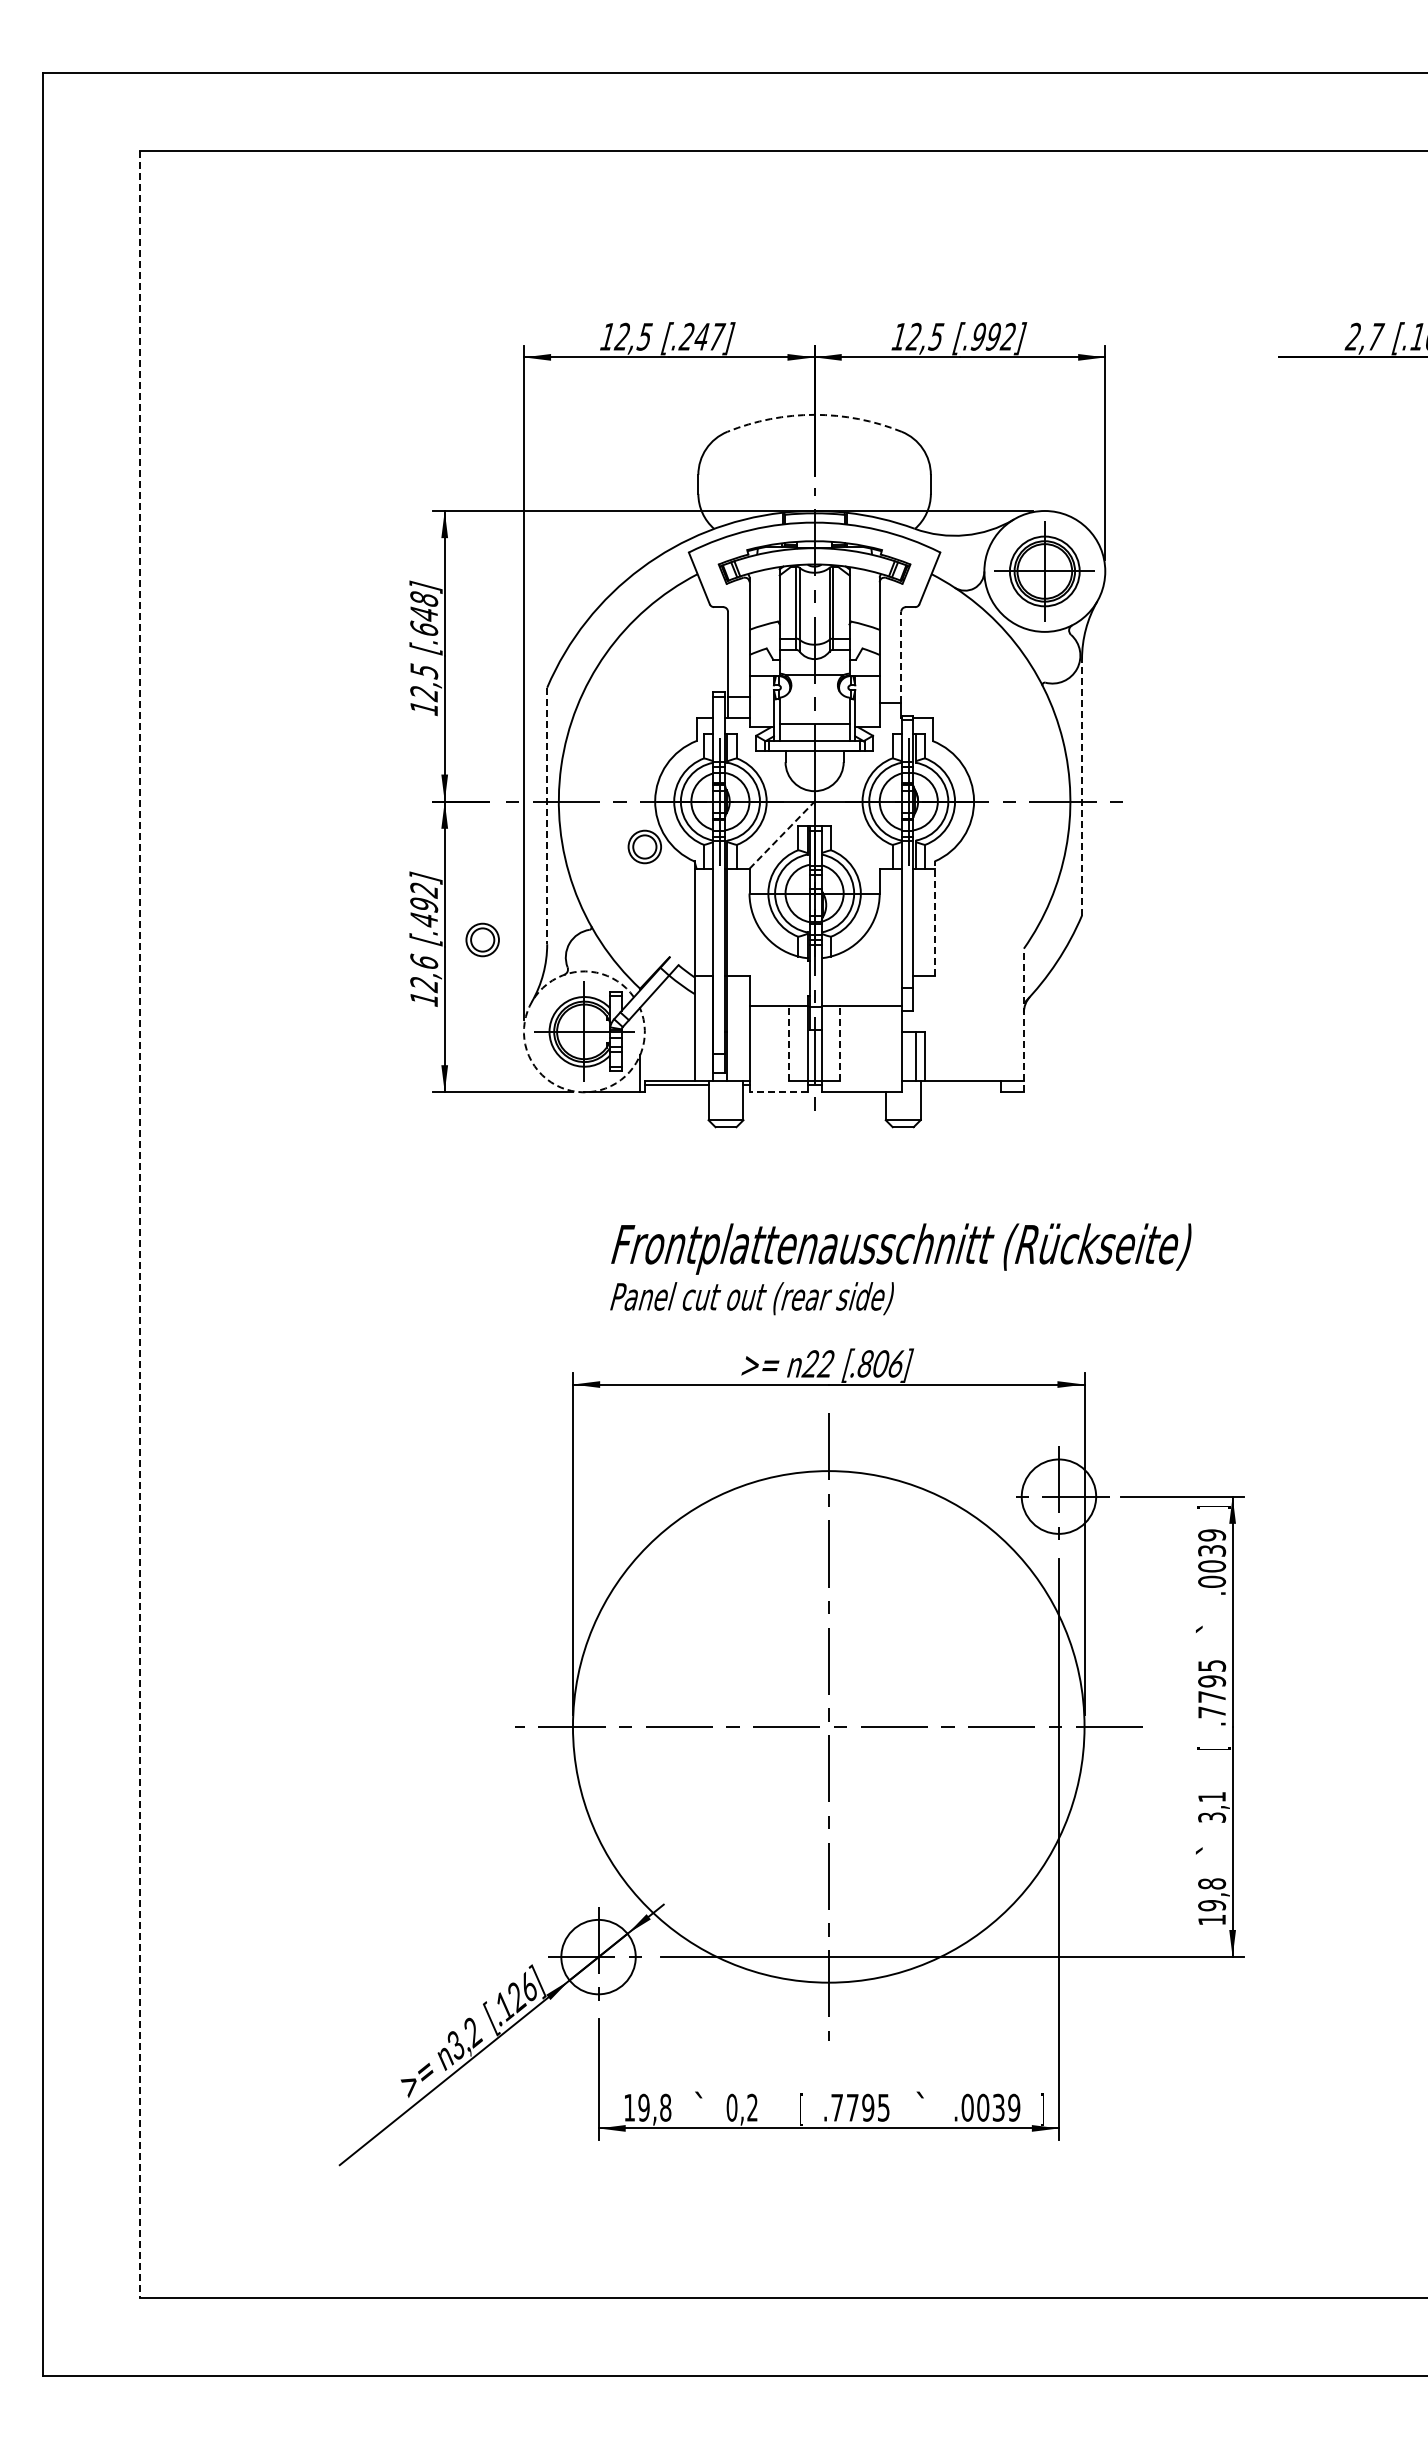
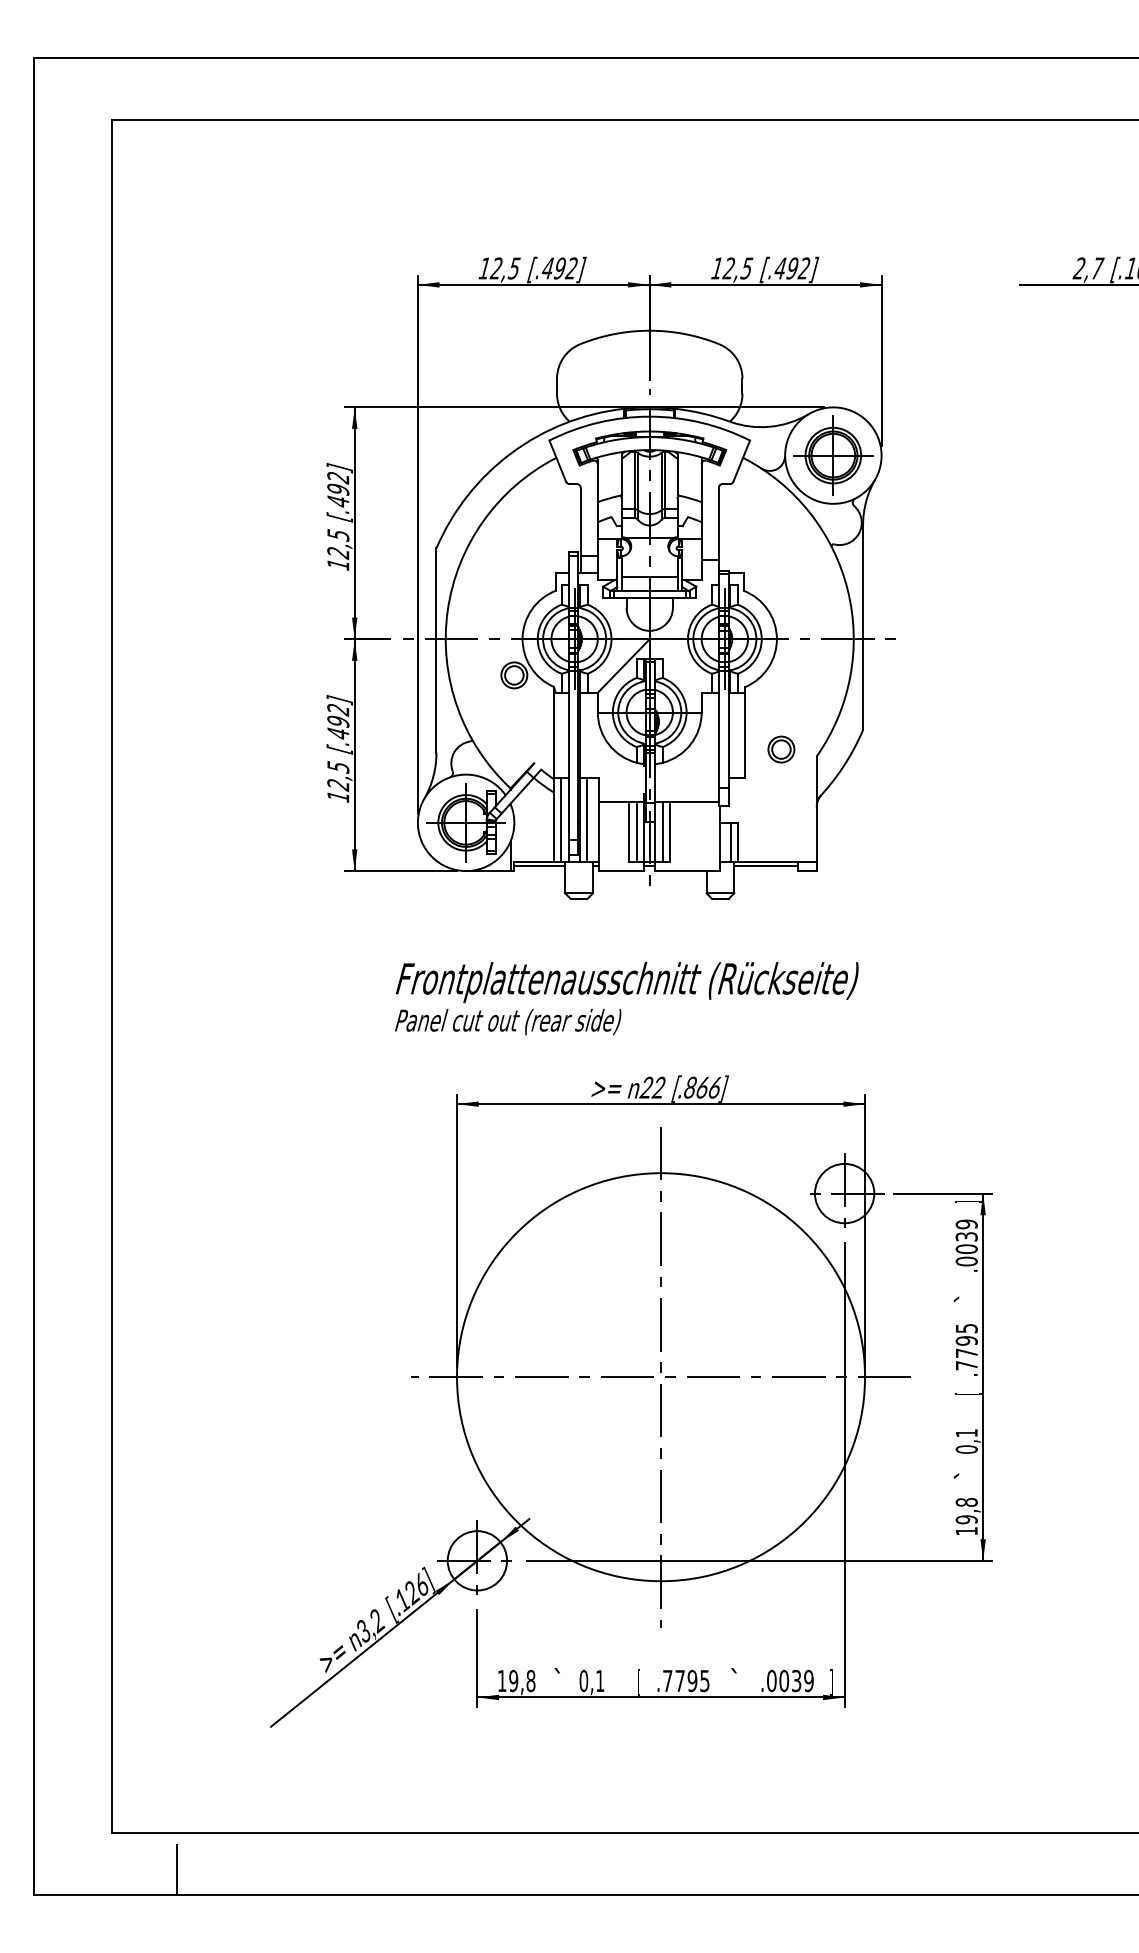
text: (702, 336) -> (560, 268), [.247] -> [.492]
text: (978, 336) -> (780, 268), [.992] -> [.492]
arc: (814, 414) -> (649, 330), dashed -> solid
text: (424, 613) -> (338, 489), [.648] -> [.492]
line: (901, 656) -> (719, 523), dashed -> solid
line: (1082, 786) -> (863, 627), dashed -> solid
line: (547, 816) -> (436, 651), dashed -> solid
line: (782, 835) -> (624, 666), dashed -> solid
line: (934, 918) -> (745, 732), dashed -> solid
part: (482, 939) -> (781, 749), moved
text: (424, 961) -> (338, 766), 12,6 -> 12,5
line: (1023, 1020) -> (816, 813), dashed -> solid
line: (703, 1028) -> (561, 820), added
line: (736, 1028) -> (587, 820), added
line: (789, 1042) -> (629, 831), dashed -> solid
line: (840, 1042) -> (670, 831), dashed -> solid
line: (798, 1043) -> (636, 832), added
line: (830, 1043) -> (662, 832), added
arc: (531, 1061) -> (423, 846), dashed -> solid
line: (960, 1085) -> (766, 865), added
line: (779, 1092) -> (621, 871), dashed -> solid
line: (139, 1224) -> (111, 976), dashed -> solid
text: (900, 1269) -> (626, 998), moved
text: (881, 1363) -> (703, 1087), [.806] -> [.866]
text: (1212, 1817) -> (967, 1449), 3,1 -> 0,1
text: (752, 2107) -> (600, 1680), 0,2 -> 0,1
line: (221, 2344) -> (176, 1869), added

